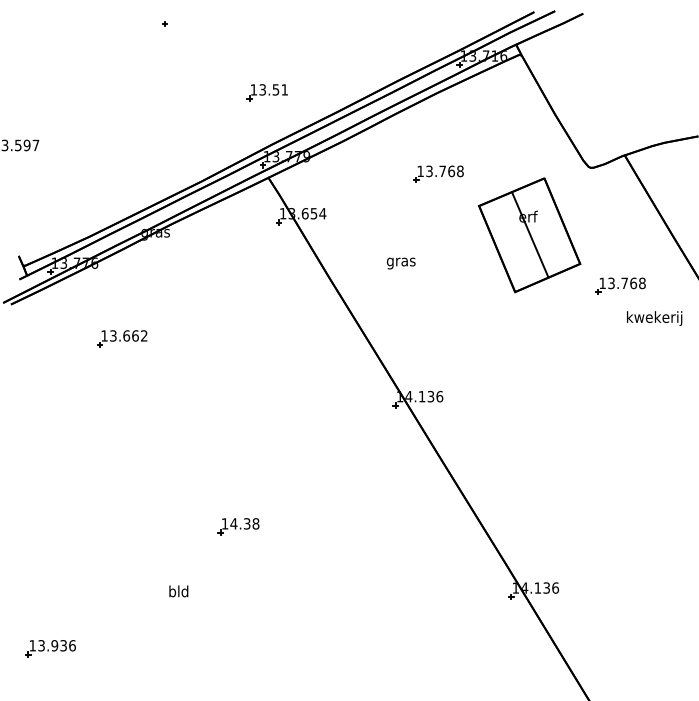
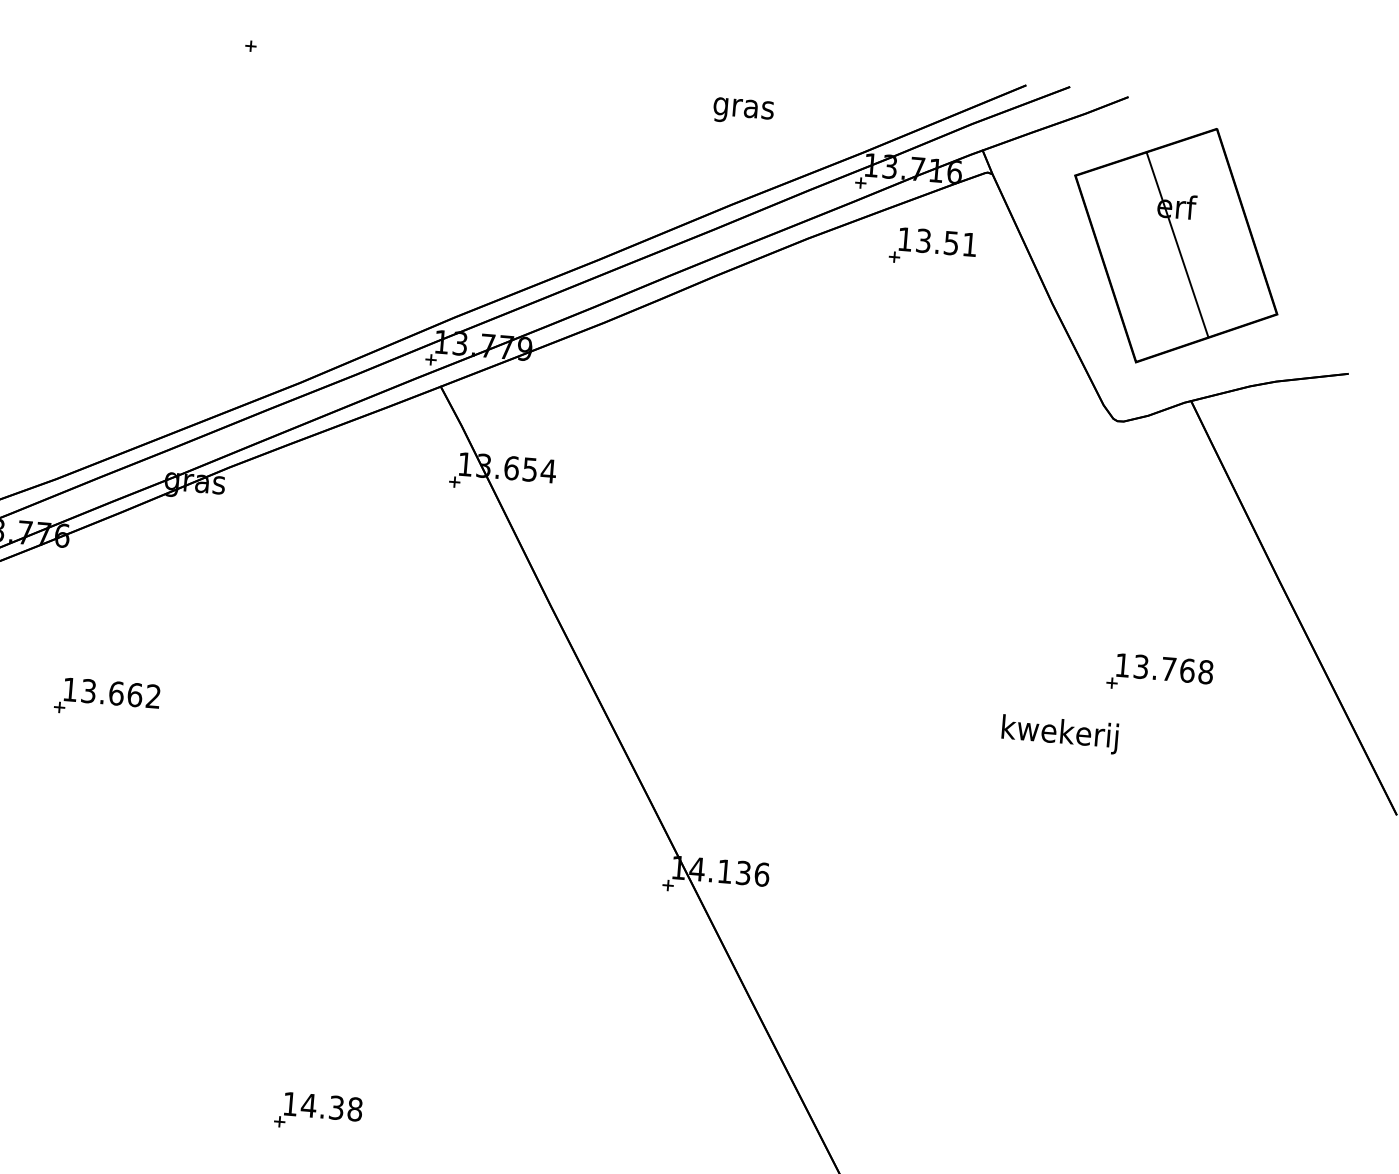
part: (266, 92) -> (931, 247), moved
part: (438, 173) -> (797, 406), removed
part: (529, 235) -> (1175, 246), moved
text: (401, 263) -> (744, 111), moved
text: (654, 318) -> (1059, 734), moved

